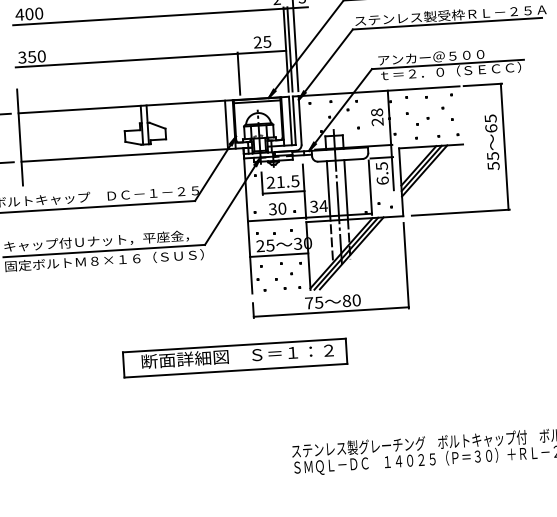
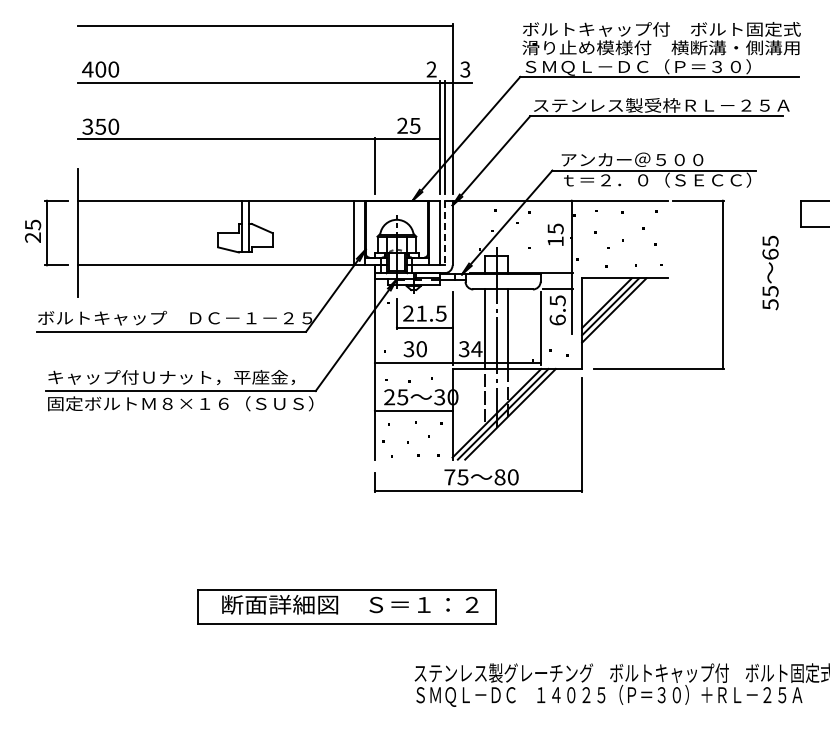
line: (256, 101) -> (396, 204), removed
text: (377, 116) -> (555, 234), 28 -> 15
line: (294, 121) -> (444, 233), solid -> dashed
text: (492, 142) -> (770, 272), moved
part: (234, 357) -> (346, 606), moved

